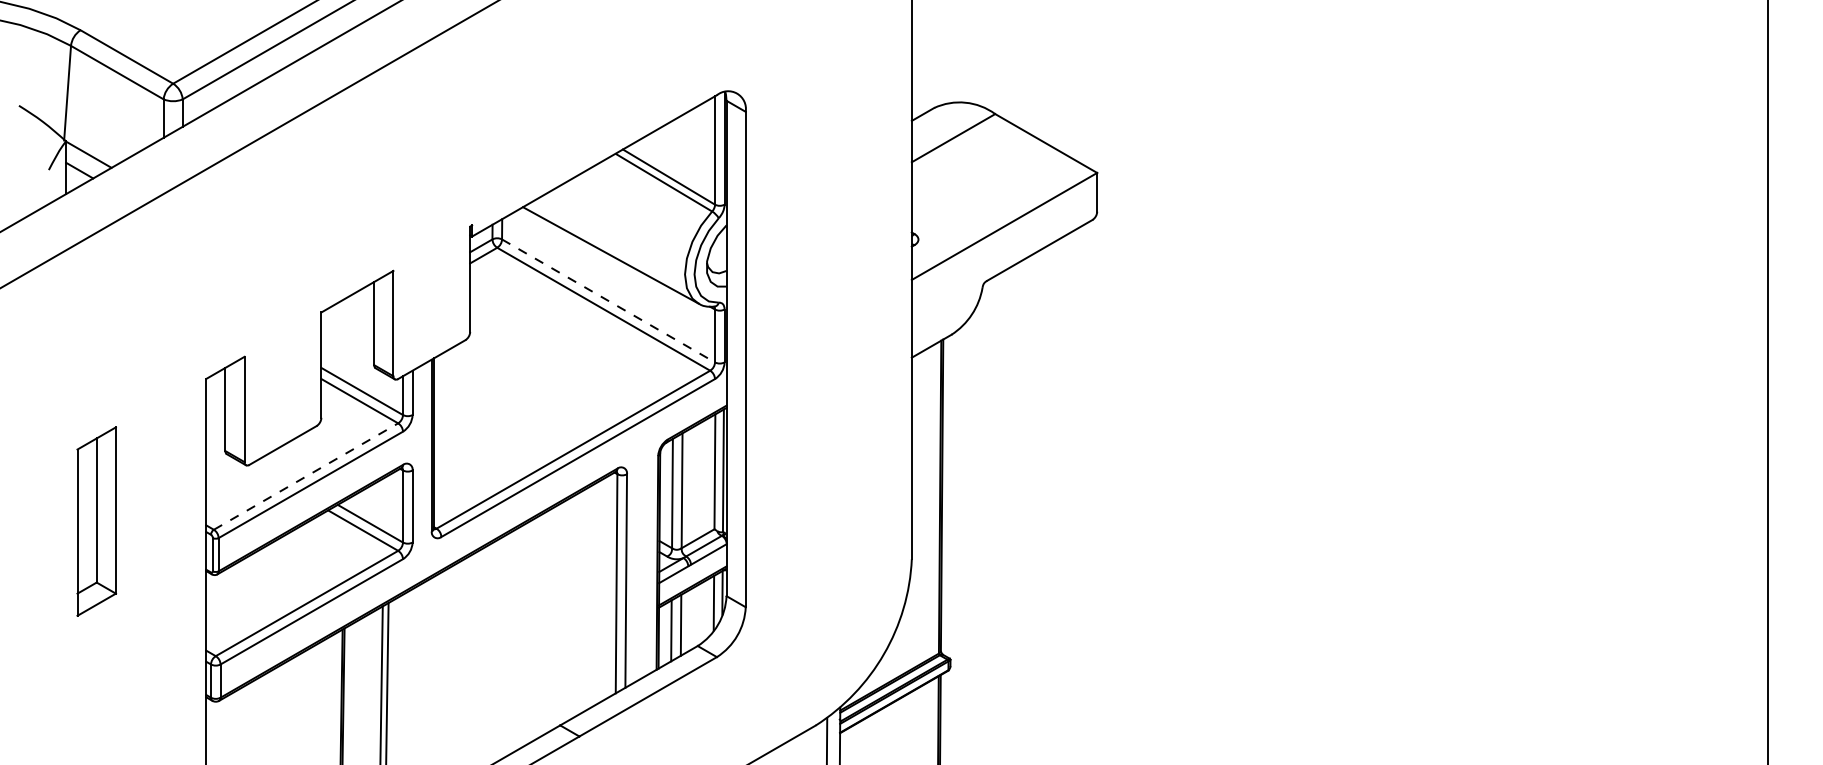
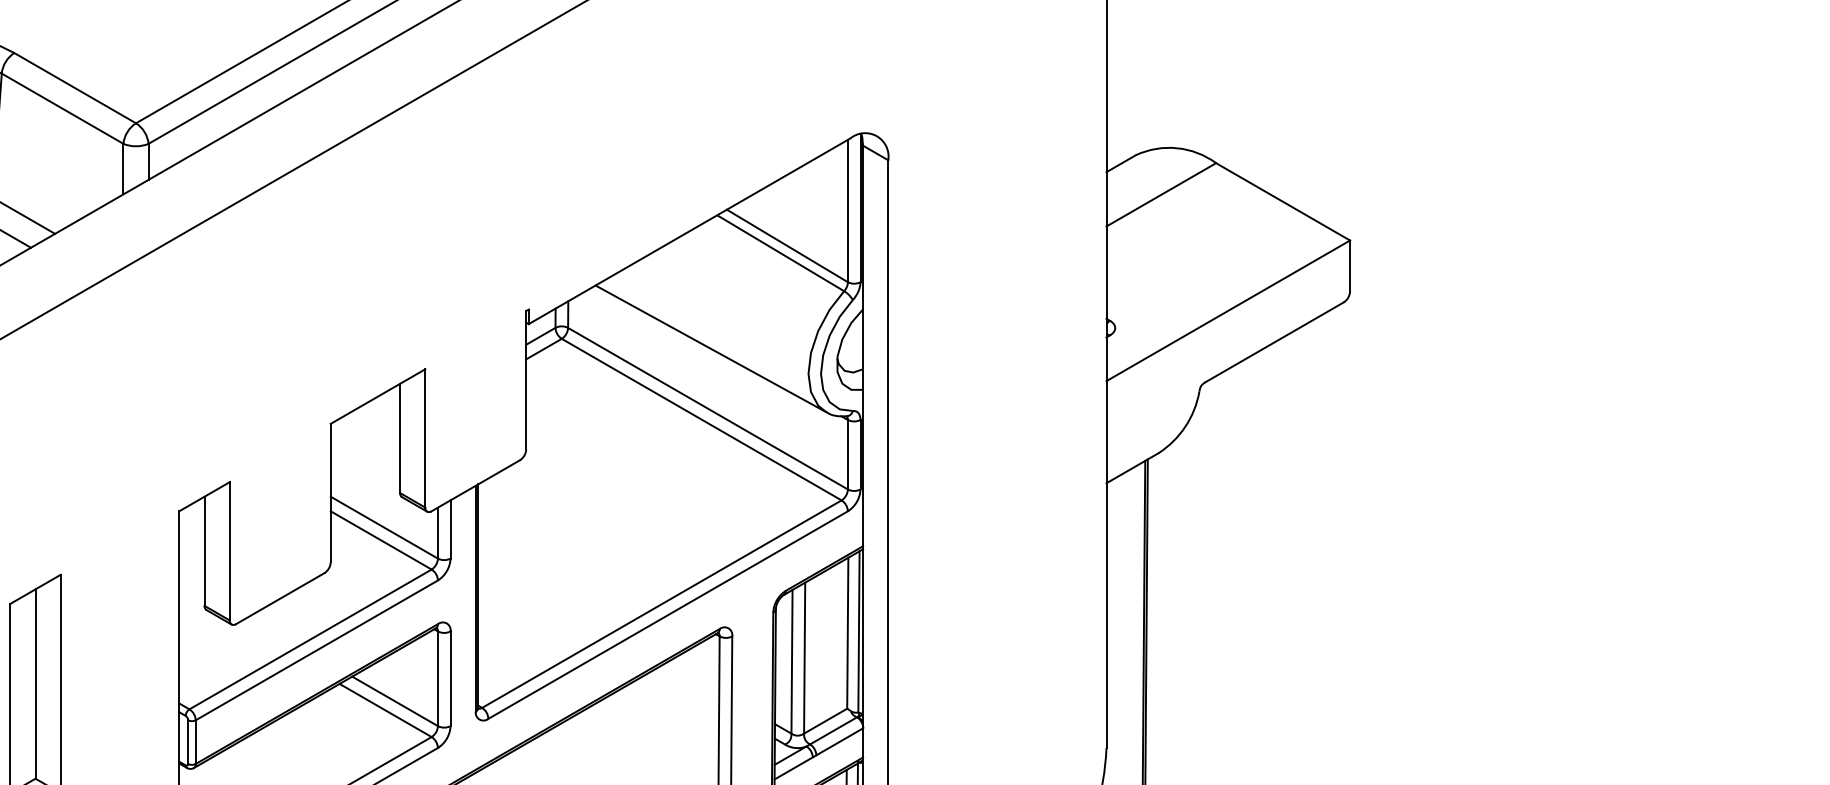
line: (608, 300) -> (707, 408), dashed -> solid
line: (306, 476) -> (311, 639), dashed -> solid

